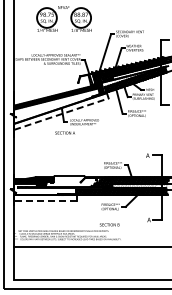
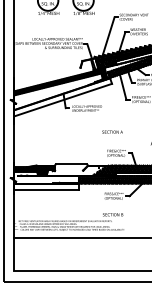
line: (61, 114) -> (63, 100), dashed -> solid
text: (64, 132) -> (111, 131), moved
line: (44, 200) -> (45, 189), dashed -> solid

